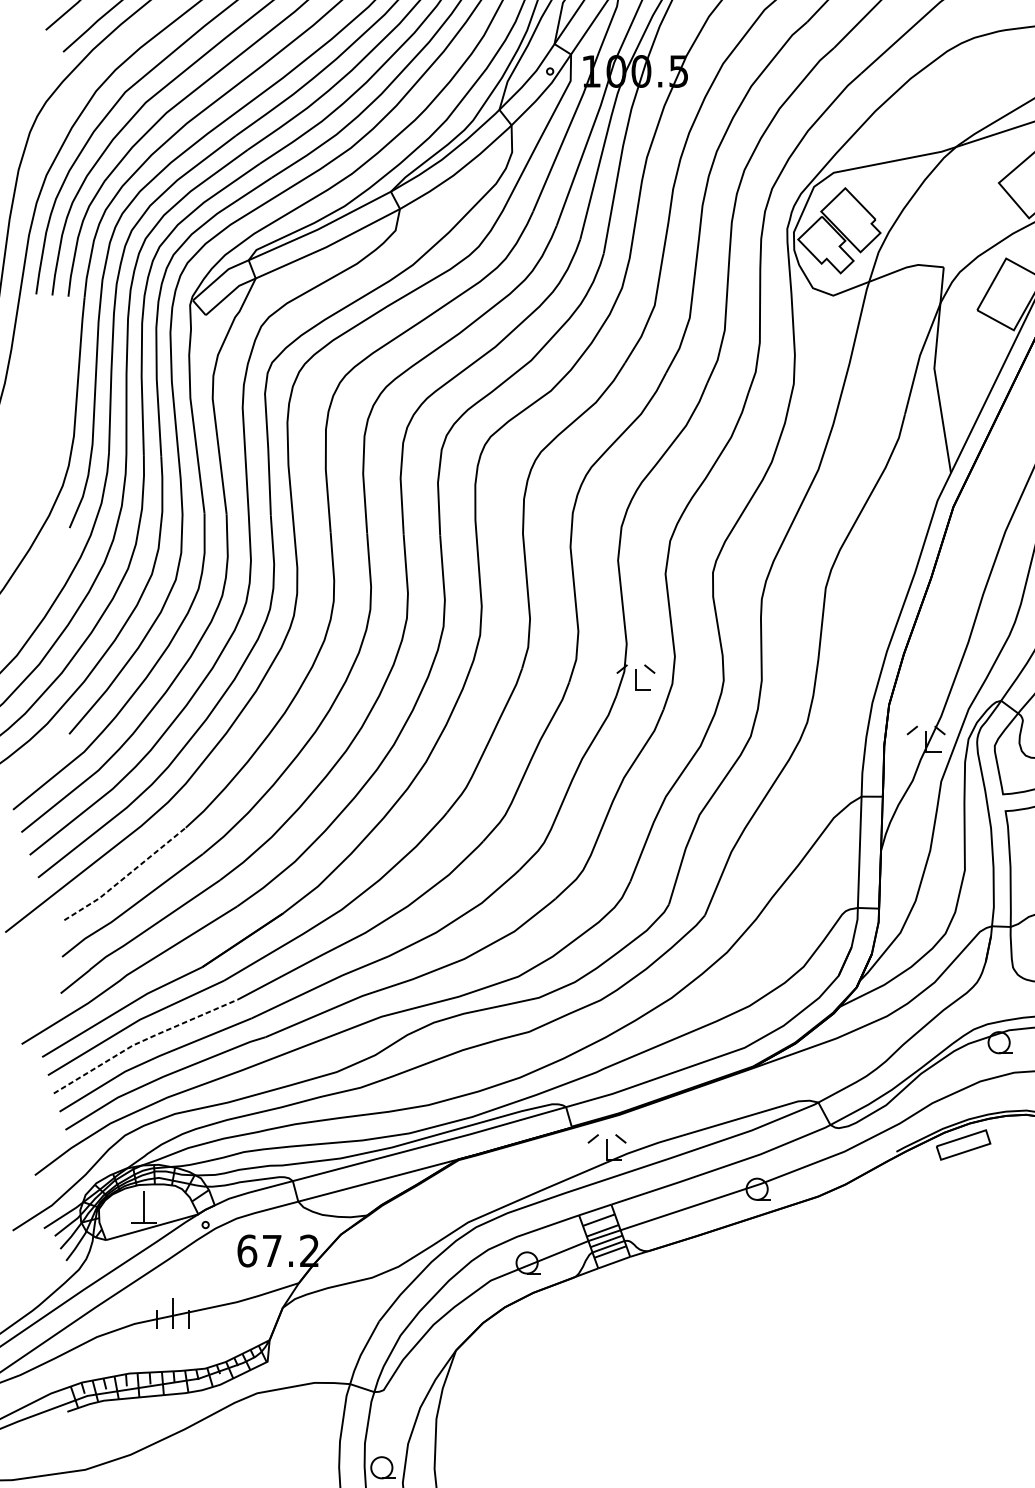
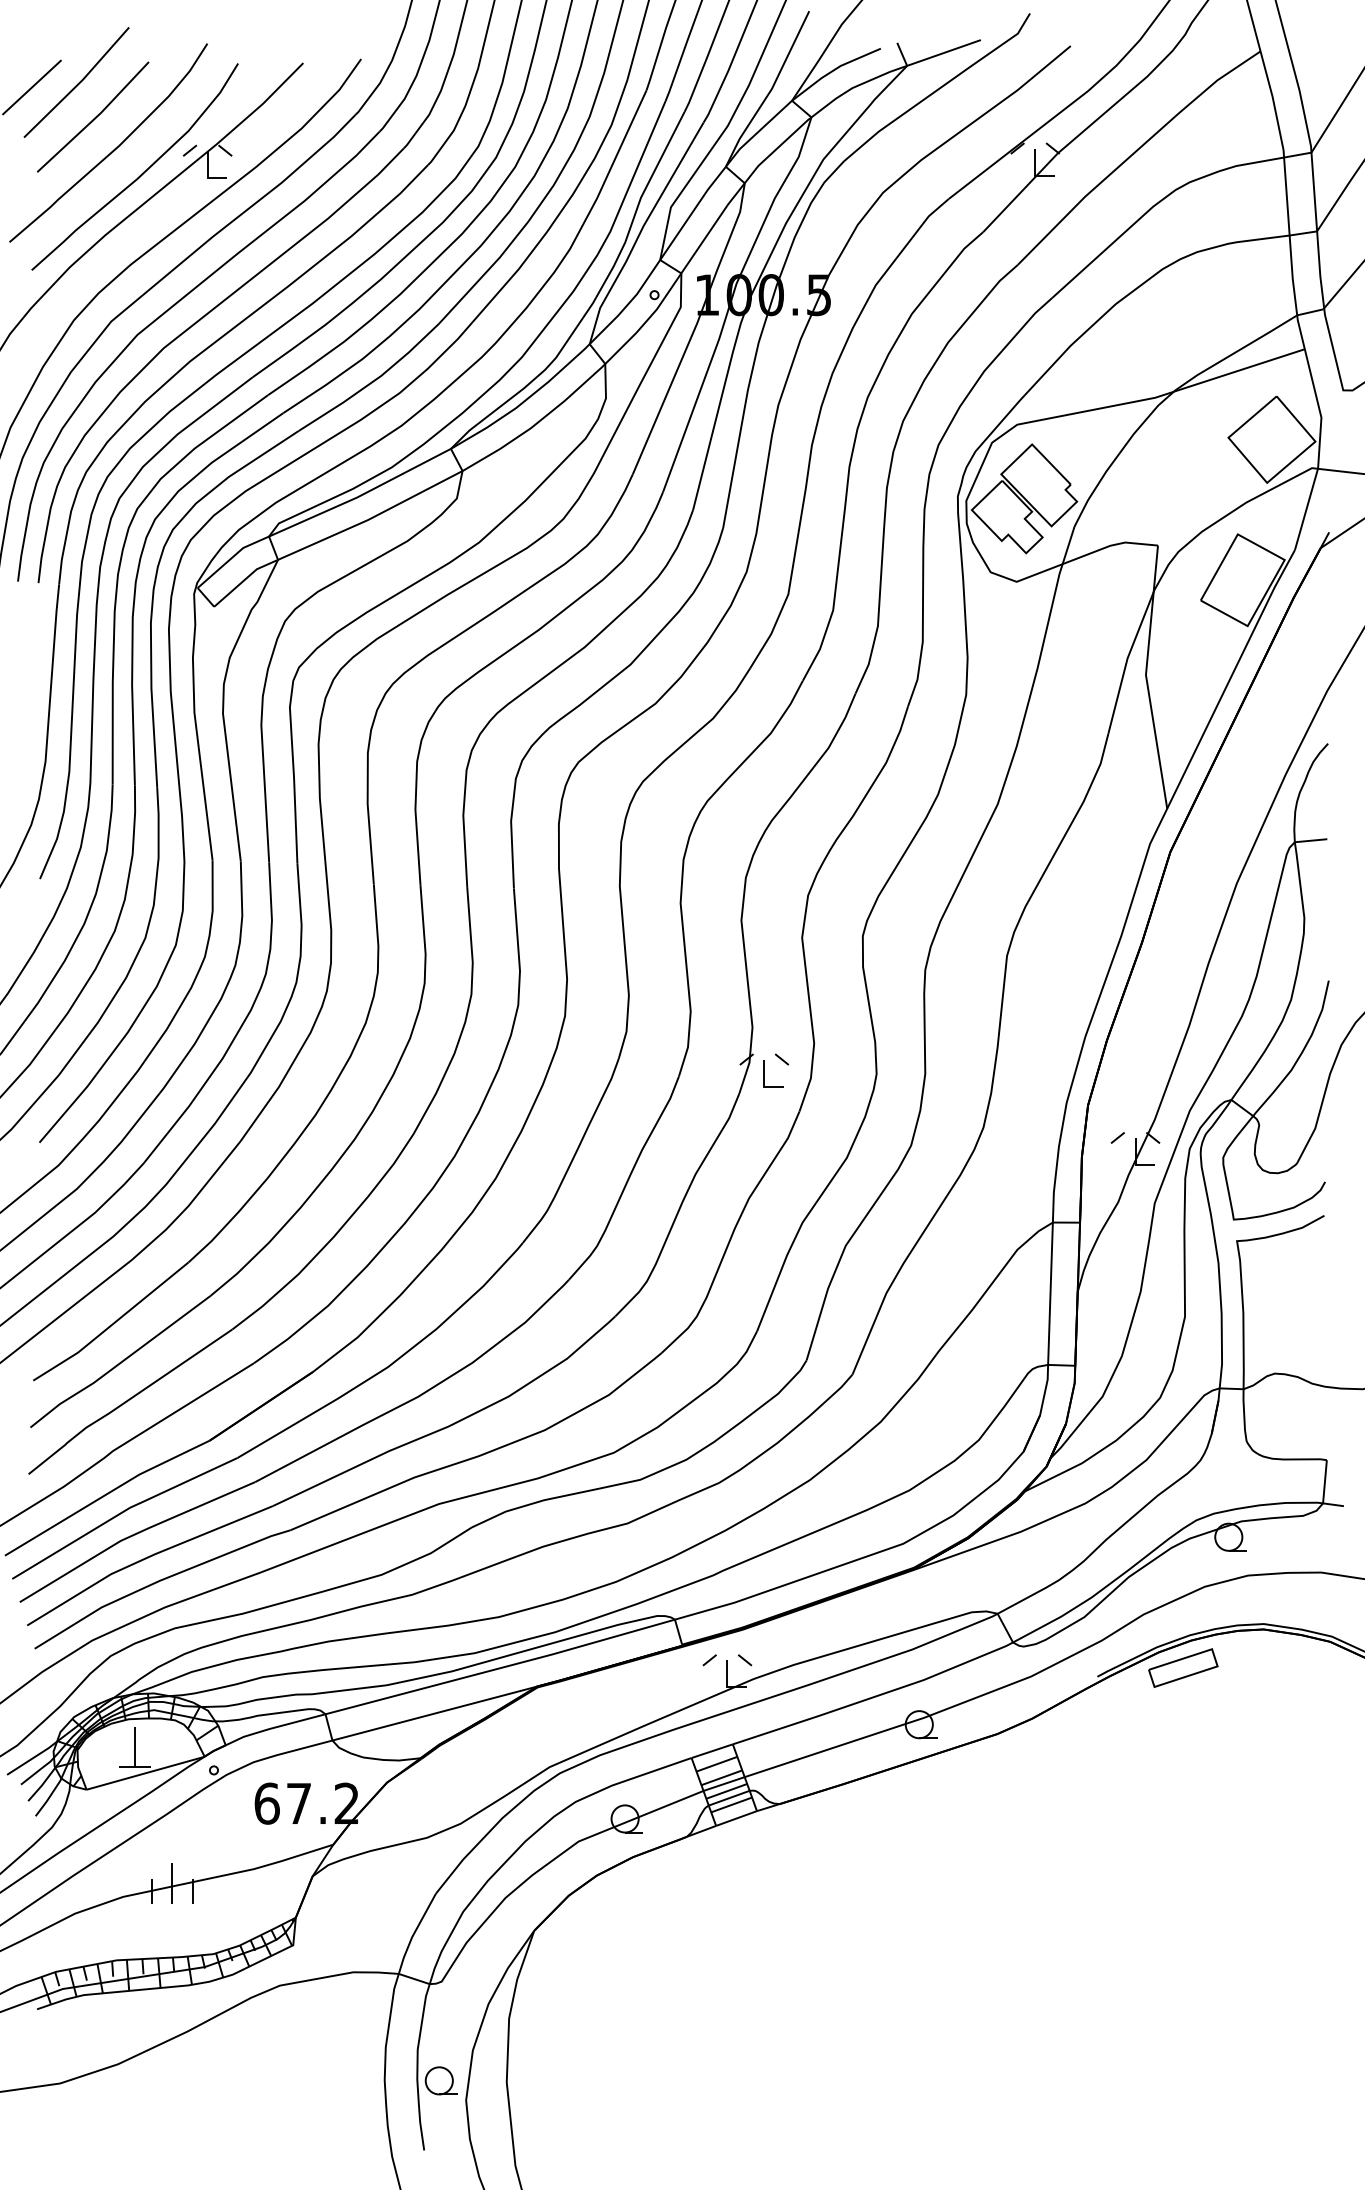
line: (126, 876) -> (112, 1324), dashed -> solid
line: (142, 1041) -> (133, 1535), dashed -> solid

